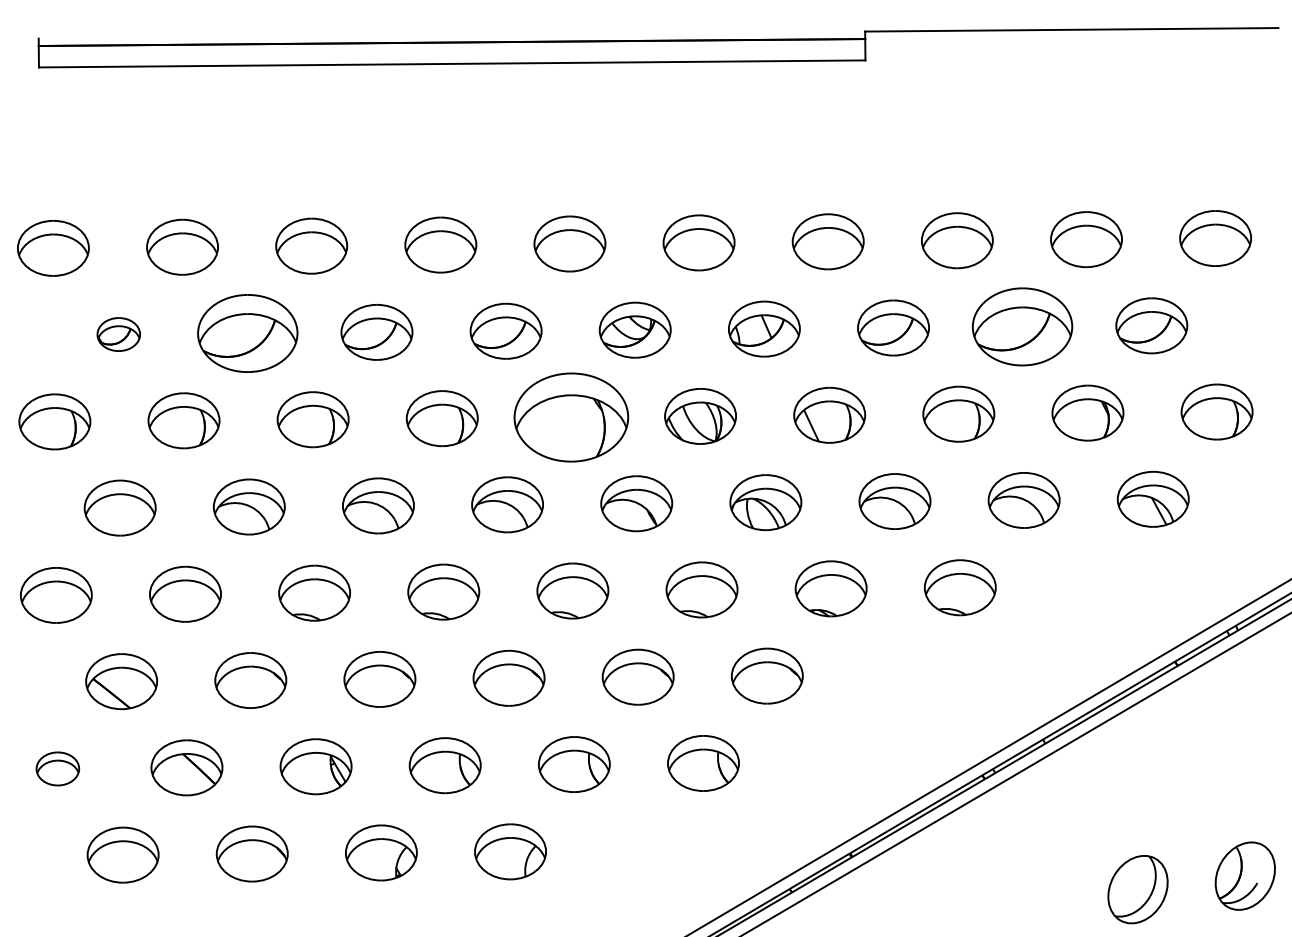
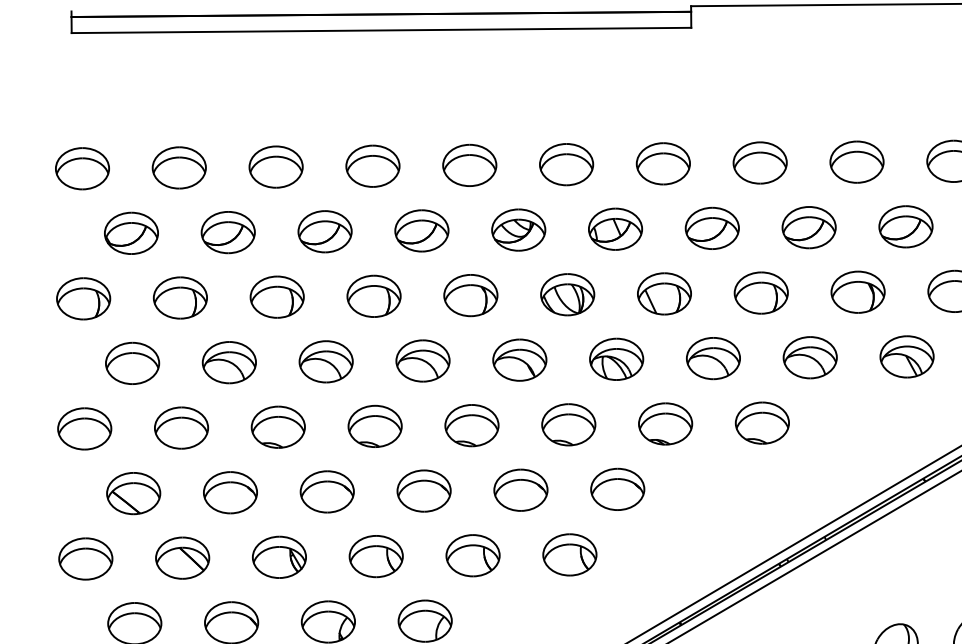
part: (1022, 326) -> (809, 227), size x0.71
part: (247, 333) -> (228, 232), size x0.71
part: (118, 334) -> (131, 233), size x1.67
part: (571, 417) -> (470, 295), size x0.62
part: (57, 768) -> (85, 558), size x1.67

